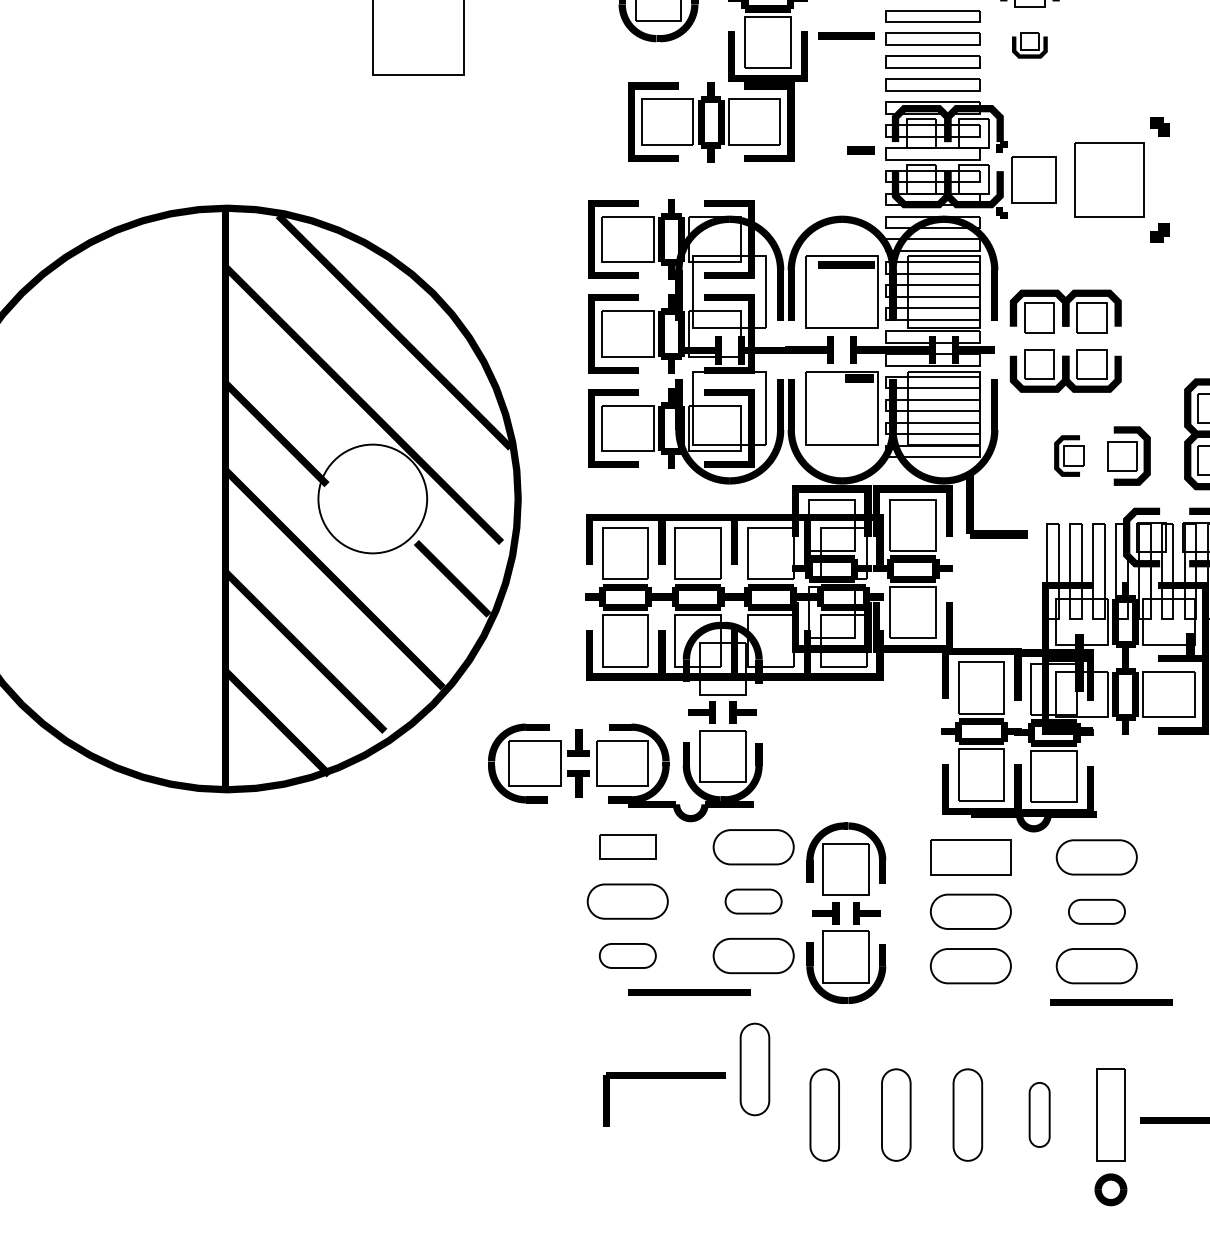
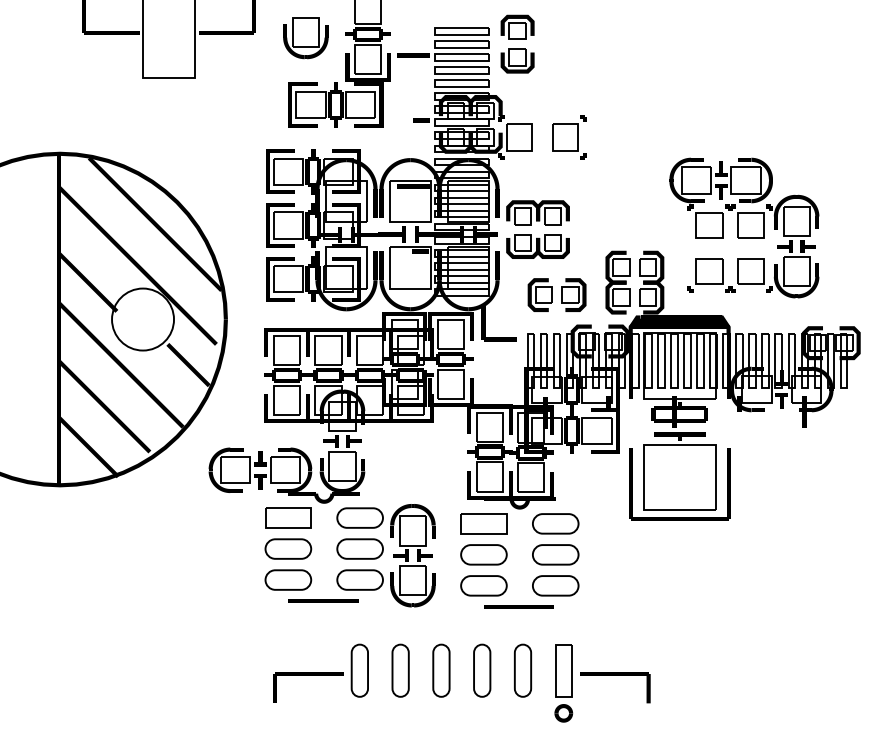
part: (1029, 44) -> (517, 60), size x1.67
part: (1120, 179) -> (569, 137), size x0.62
part: (1068, 455) -> (539, 294), size x1.43
part: (628, 846) -> (288, 517), size x1.43
part: (752, 900) -> (359, 548), size x1.43
part: (1096, 911) -> (555, 554), size x1.43
part: (628, 955) -> (288, 579), size x1.43
line: (1110, 1002) -> (518, 606), moved
part: (685, 1072) -> (320, 672), moved
part: (1040, 1114) -> (523, 670), size x1.43

